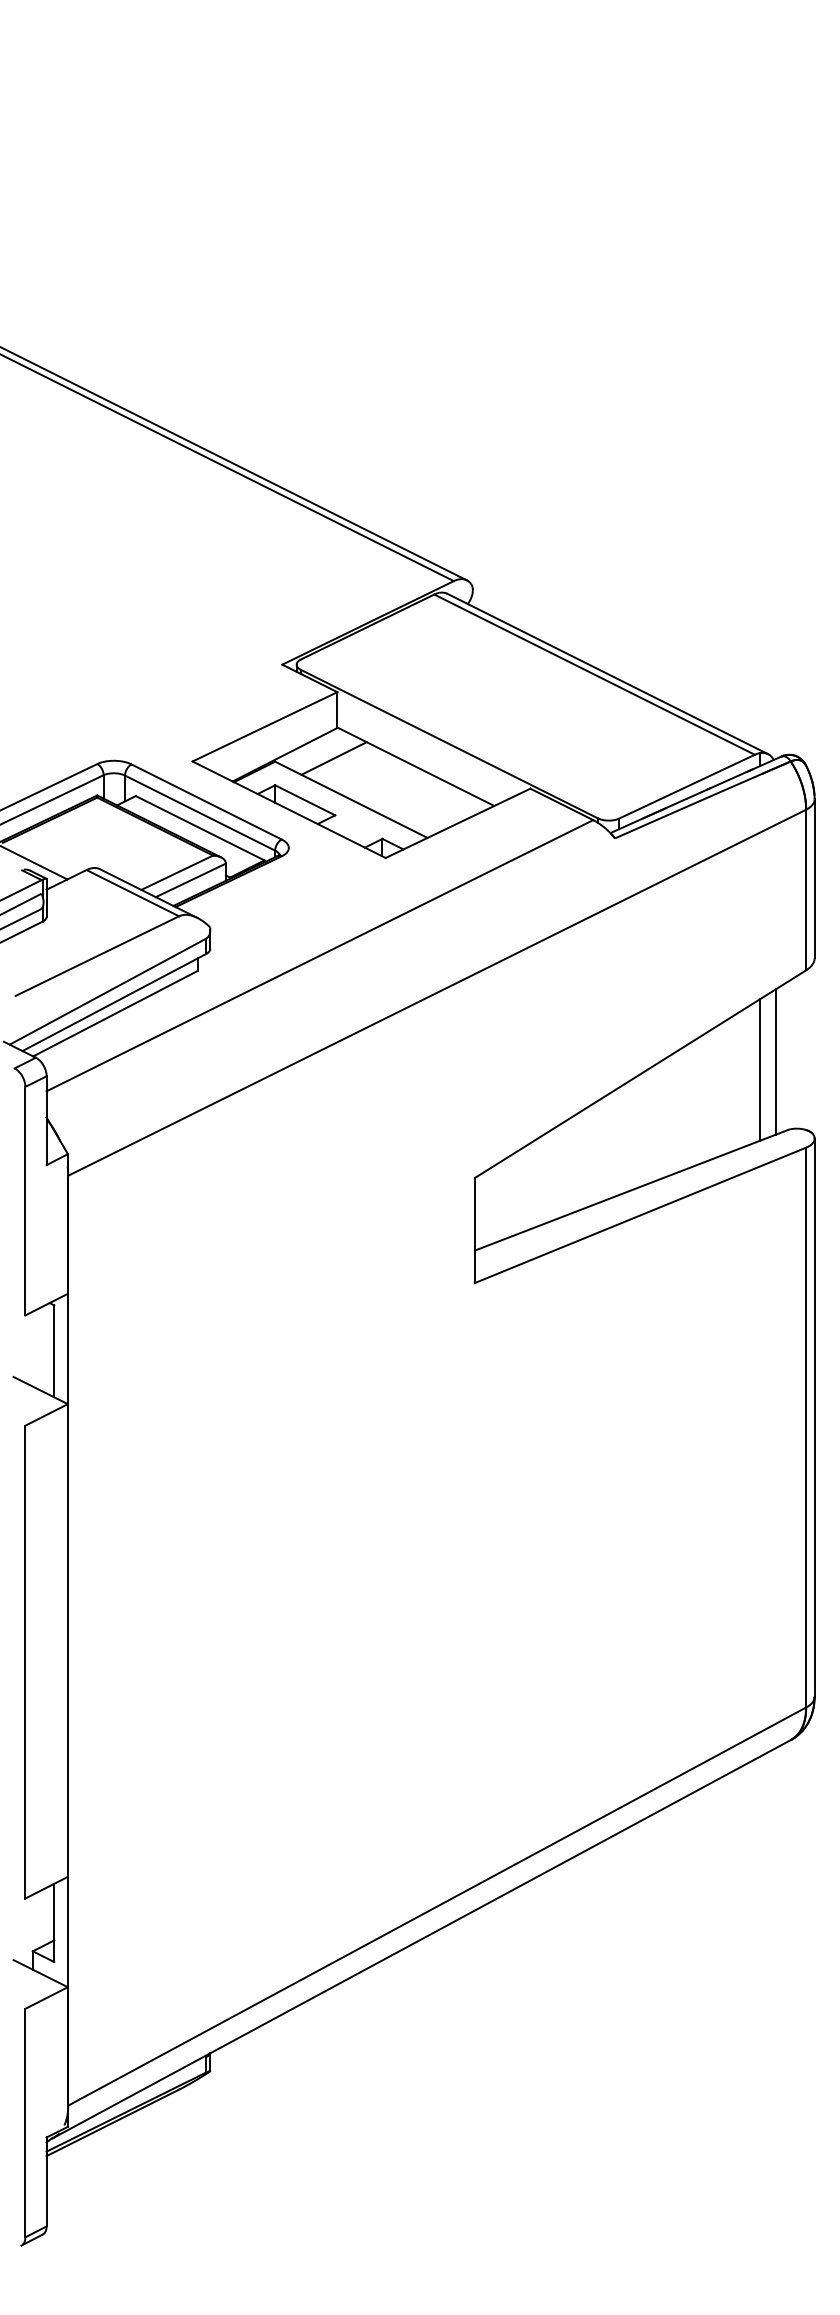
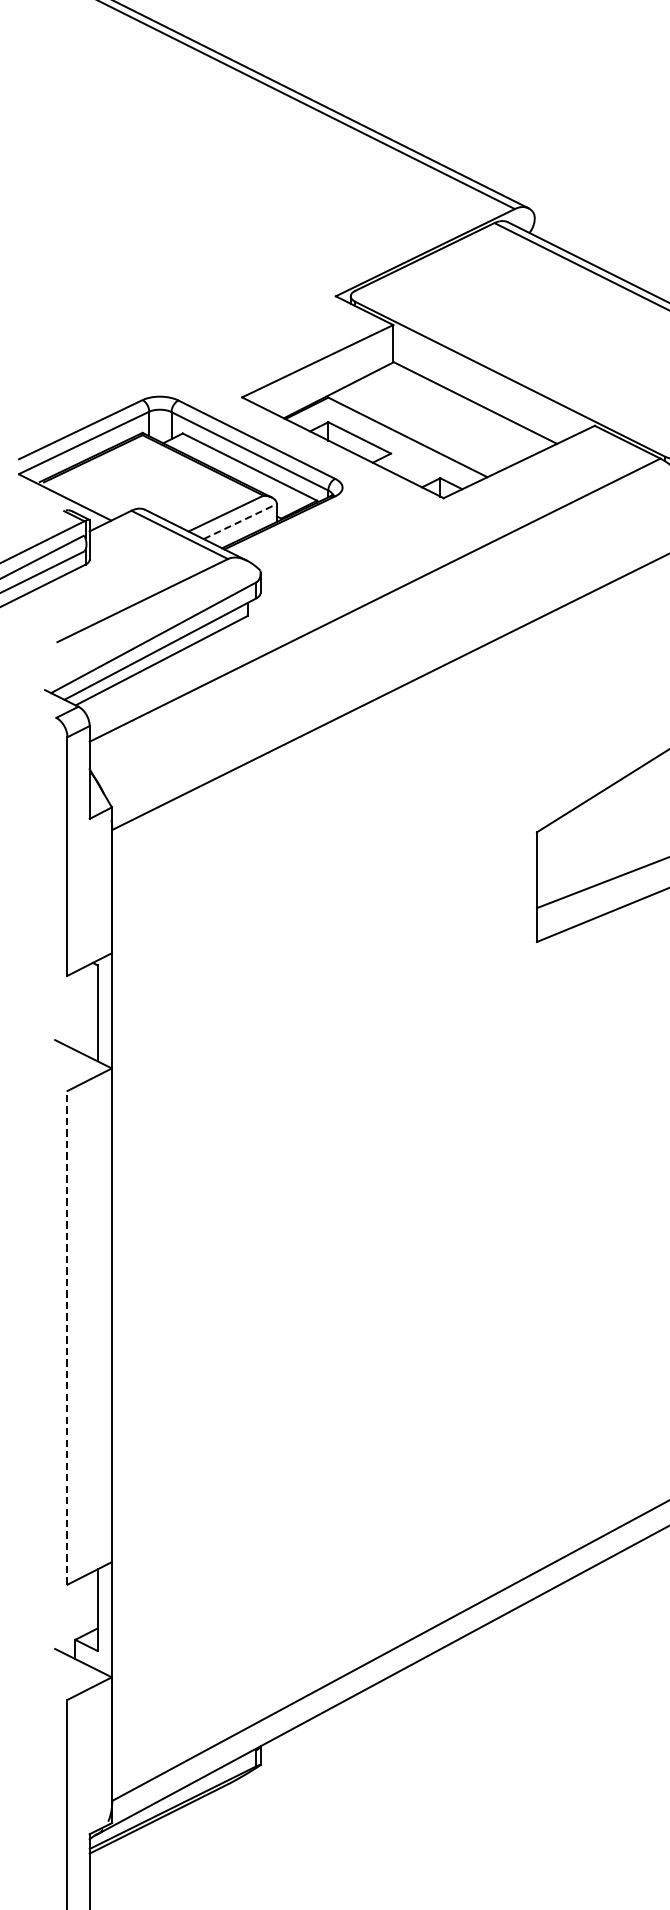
line: (333, 758) -> (389, 394), removed
line: (190, 880) -> (239, 521), solid -> dashed
line: (25, 1661) -> (67, 1337), solid -> dashed

